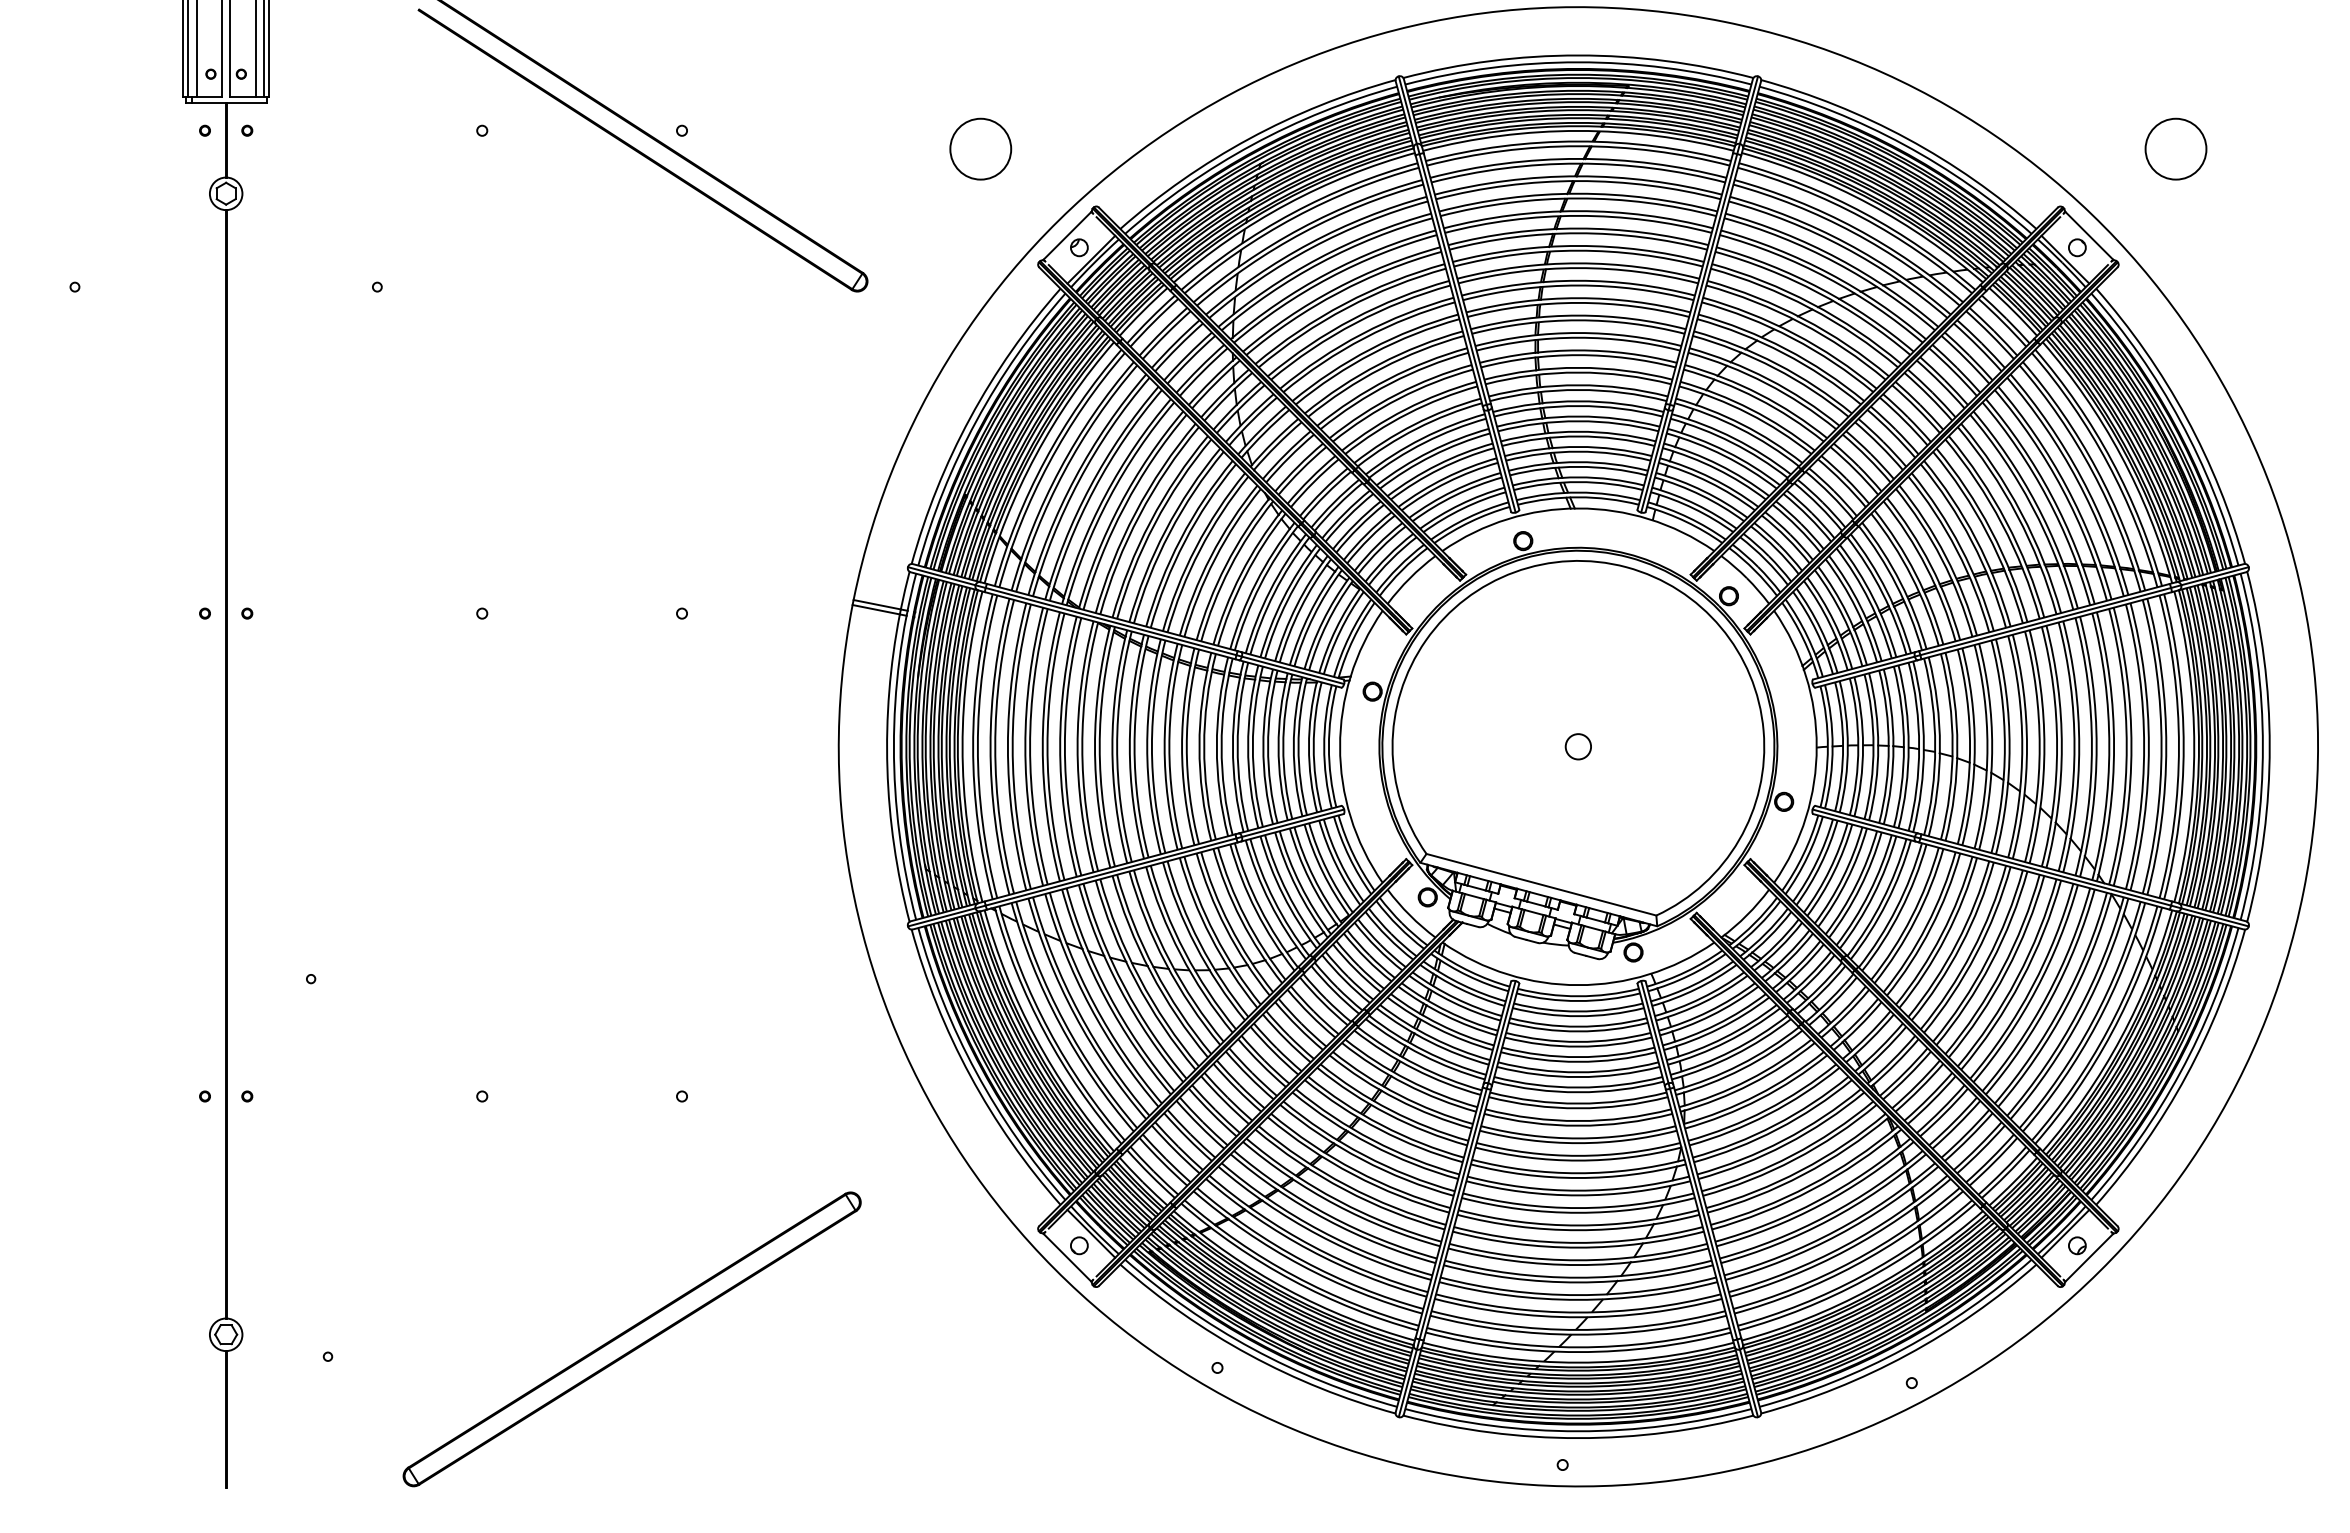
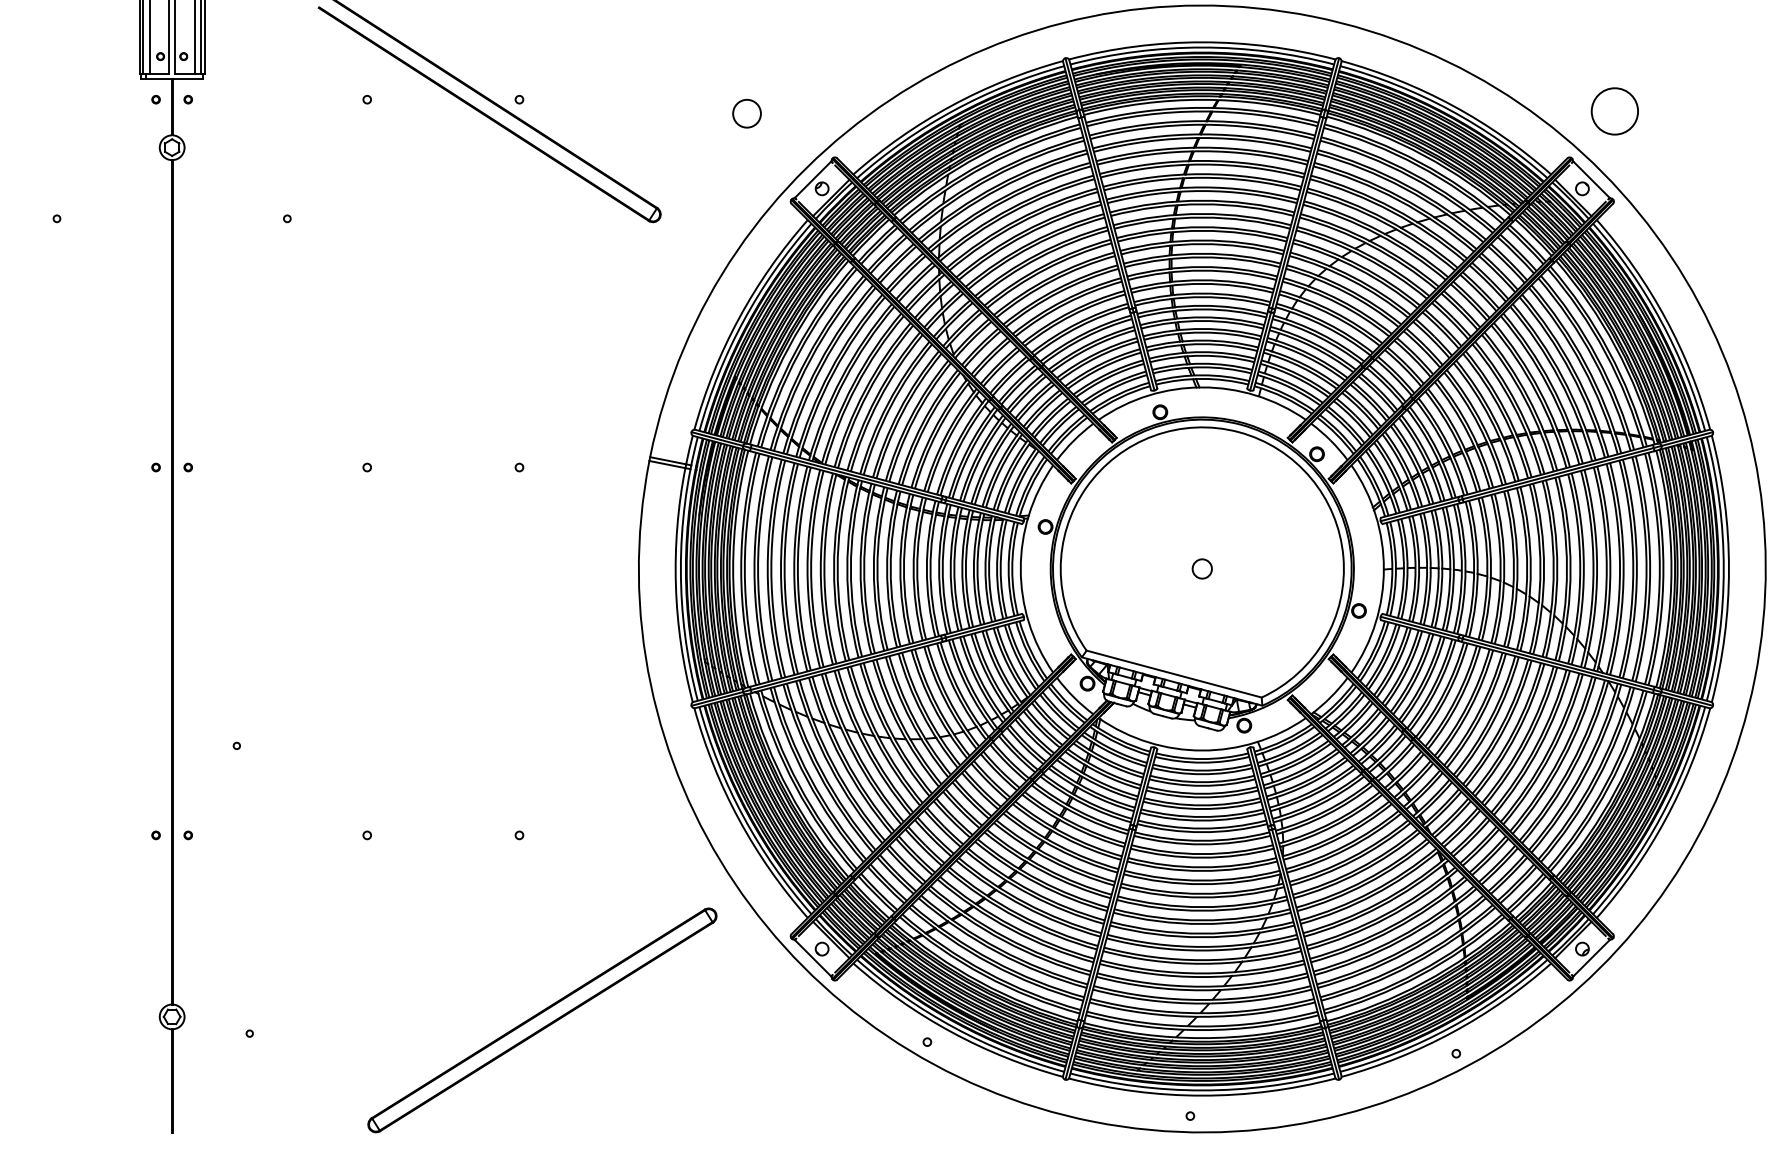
circle: (980, 148) -> (746, 113), size x0.6
circle: (2175, 148) -> (1614, 110), moved
part: (631, 1339) -> (541, 1020), moved

